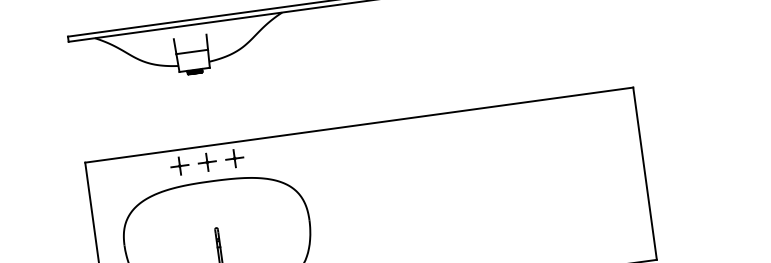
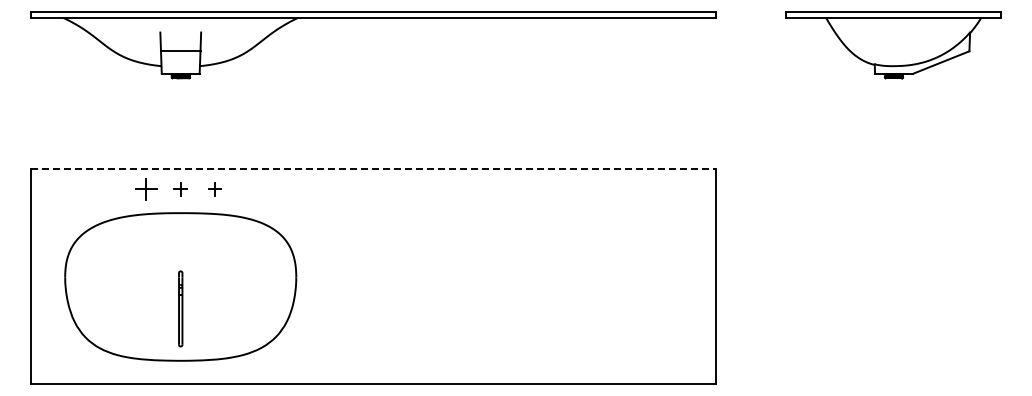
line: (359, 125) -> (373, 169), solid -> dashed
part: (234, 158) -> (214, 189), size x0.6
part: (207, 162) -> (180, 189), size x0.6

